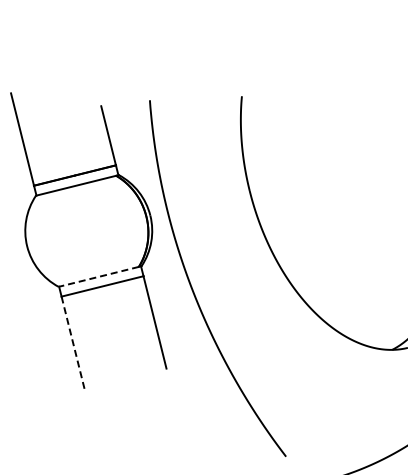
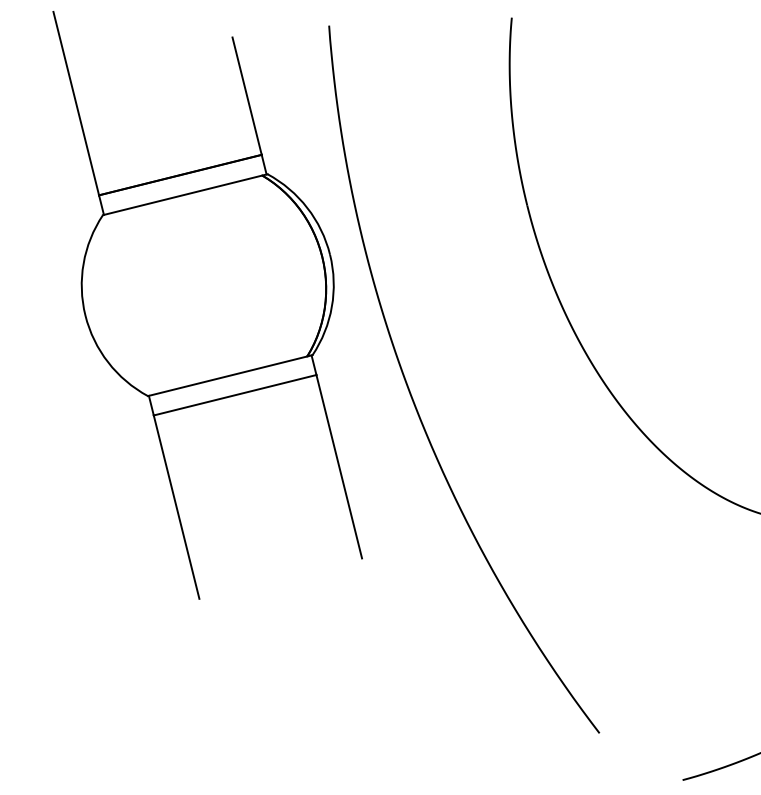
line: (98, 277) -> (227, 377), dashed -> solid
line: (73, 342) -> (177, 506), dashed -> solid

